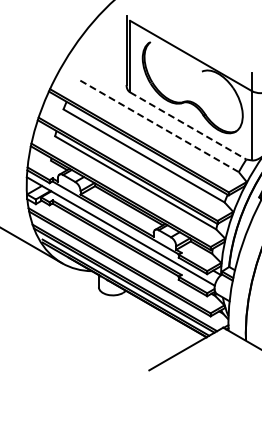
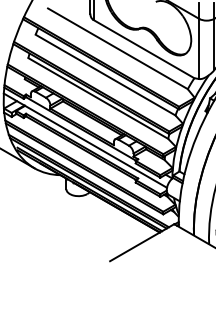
line: (158, 125) -> (118, 48), dashed -> solid
line: (188, 126) -> (144, 49), dashed -> solid

